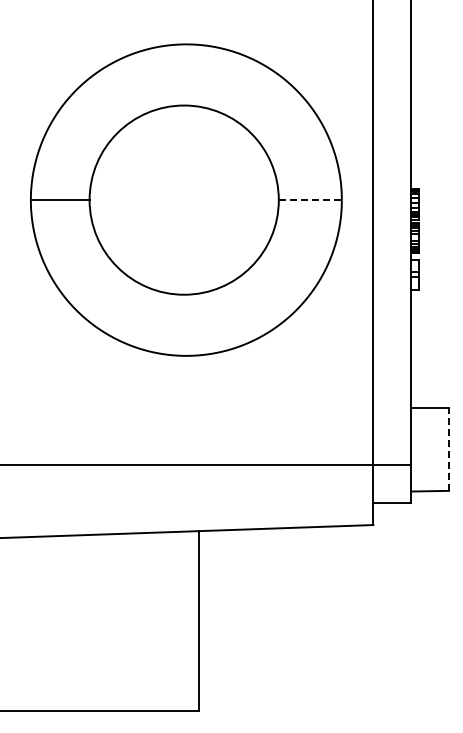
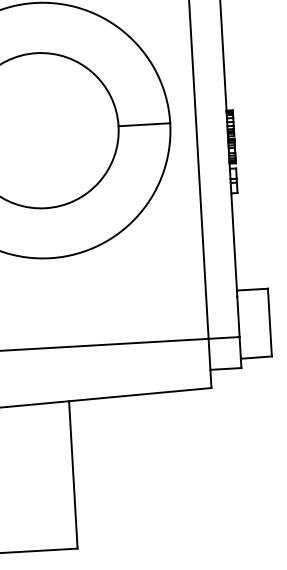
line: (310, 200) -> (144, 125), dashed -> solid
line: (449, 449) -> (270, 322), dashed -> solid

